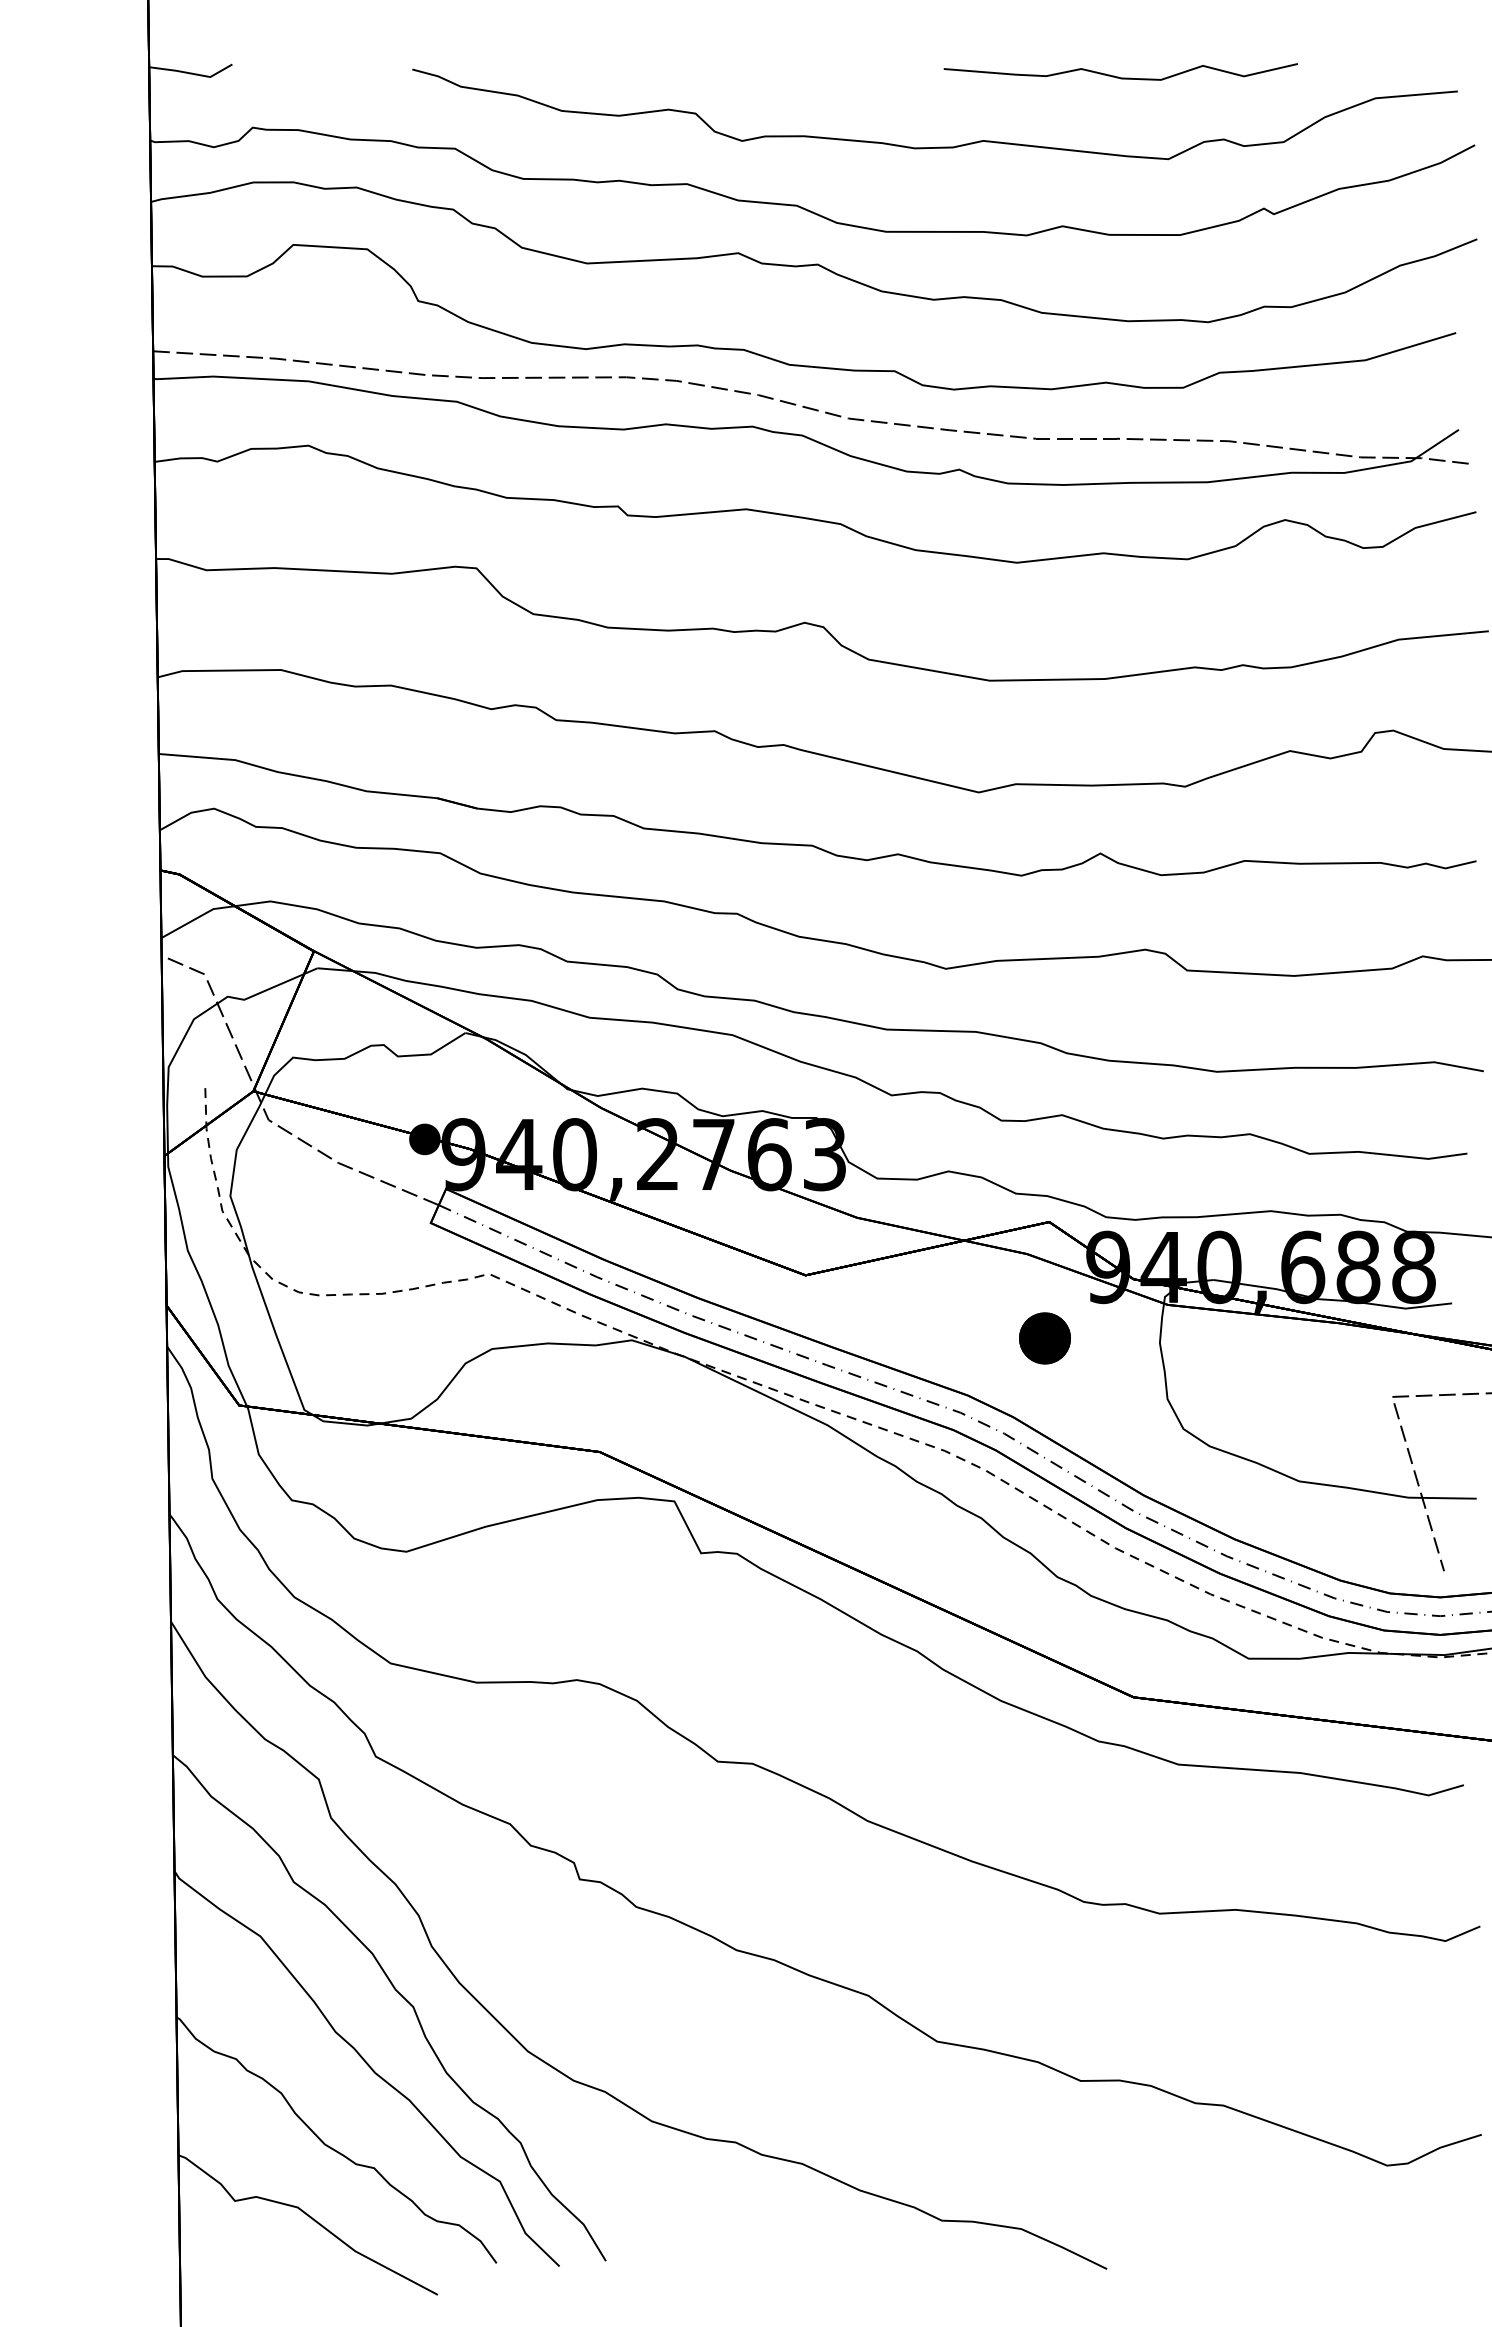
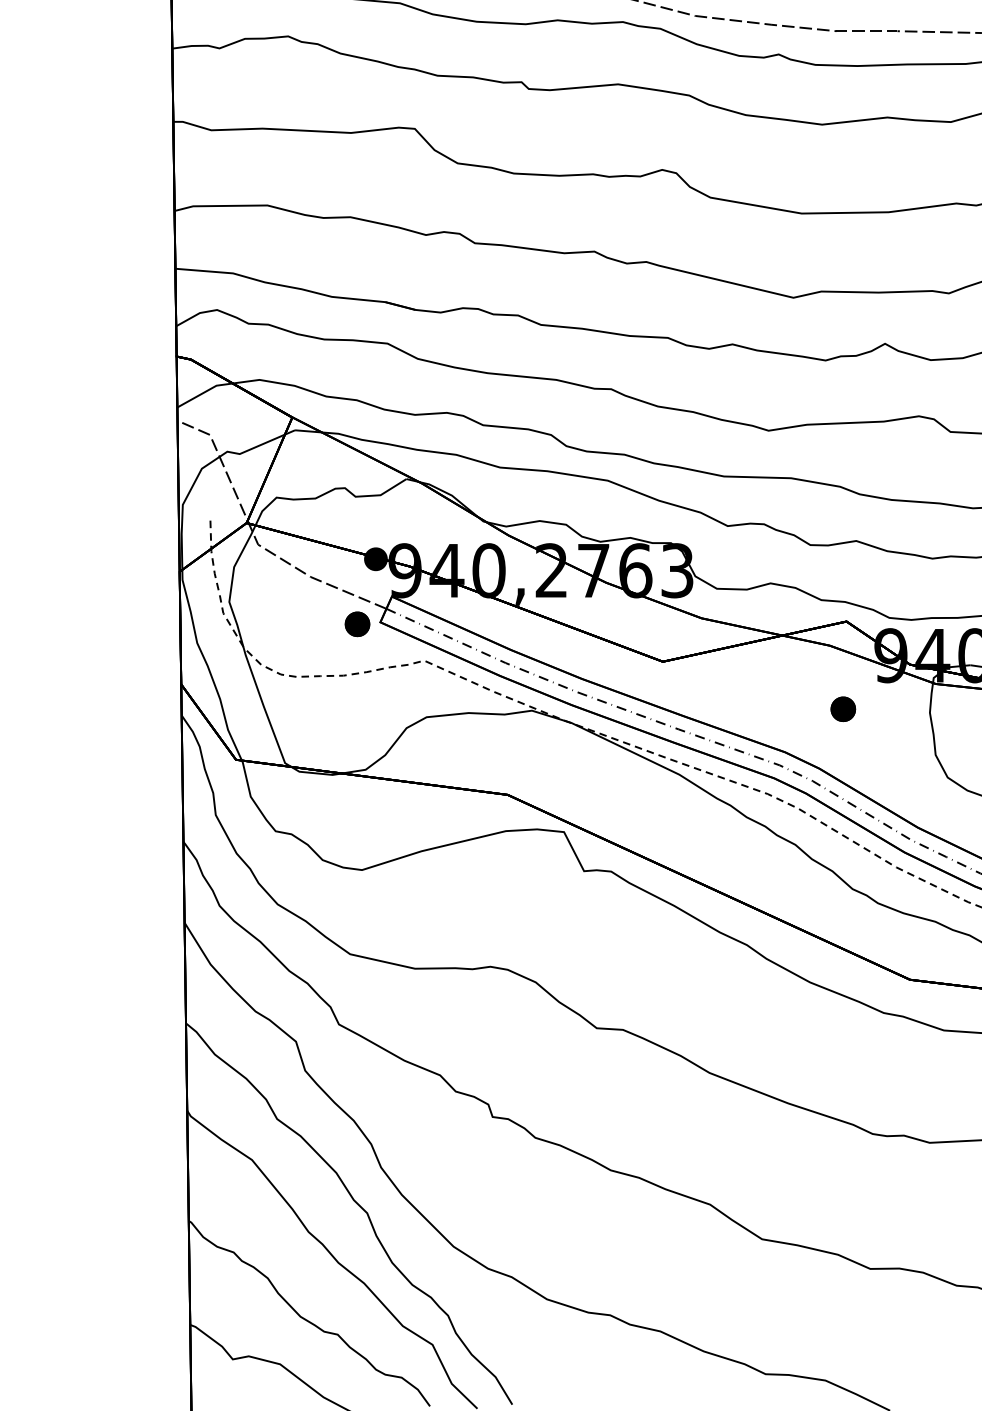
part: (400, 1225) -> (357, 624), added
part: (1044, 1338) -> (842, 709), size x0.62

